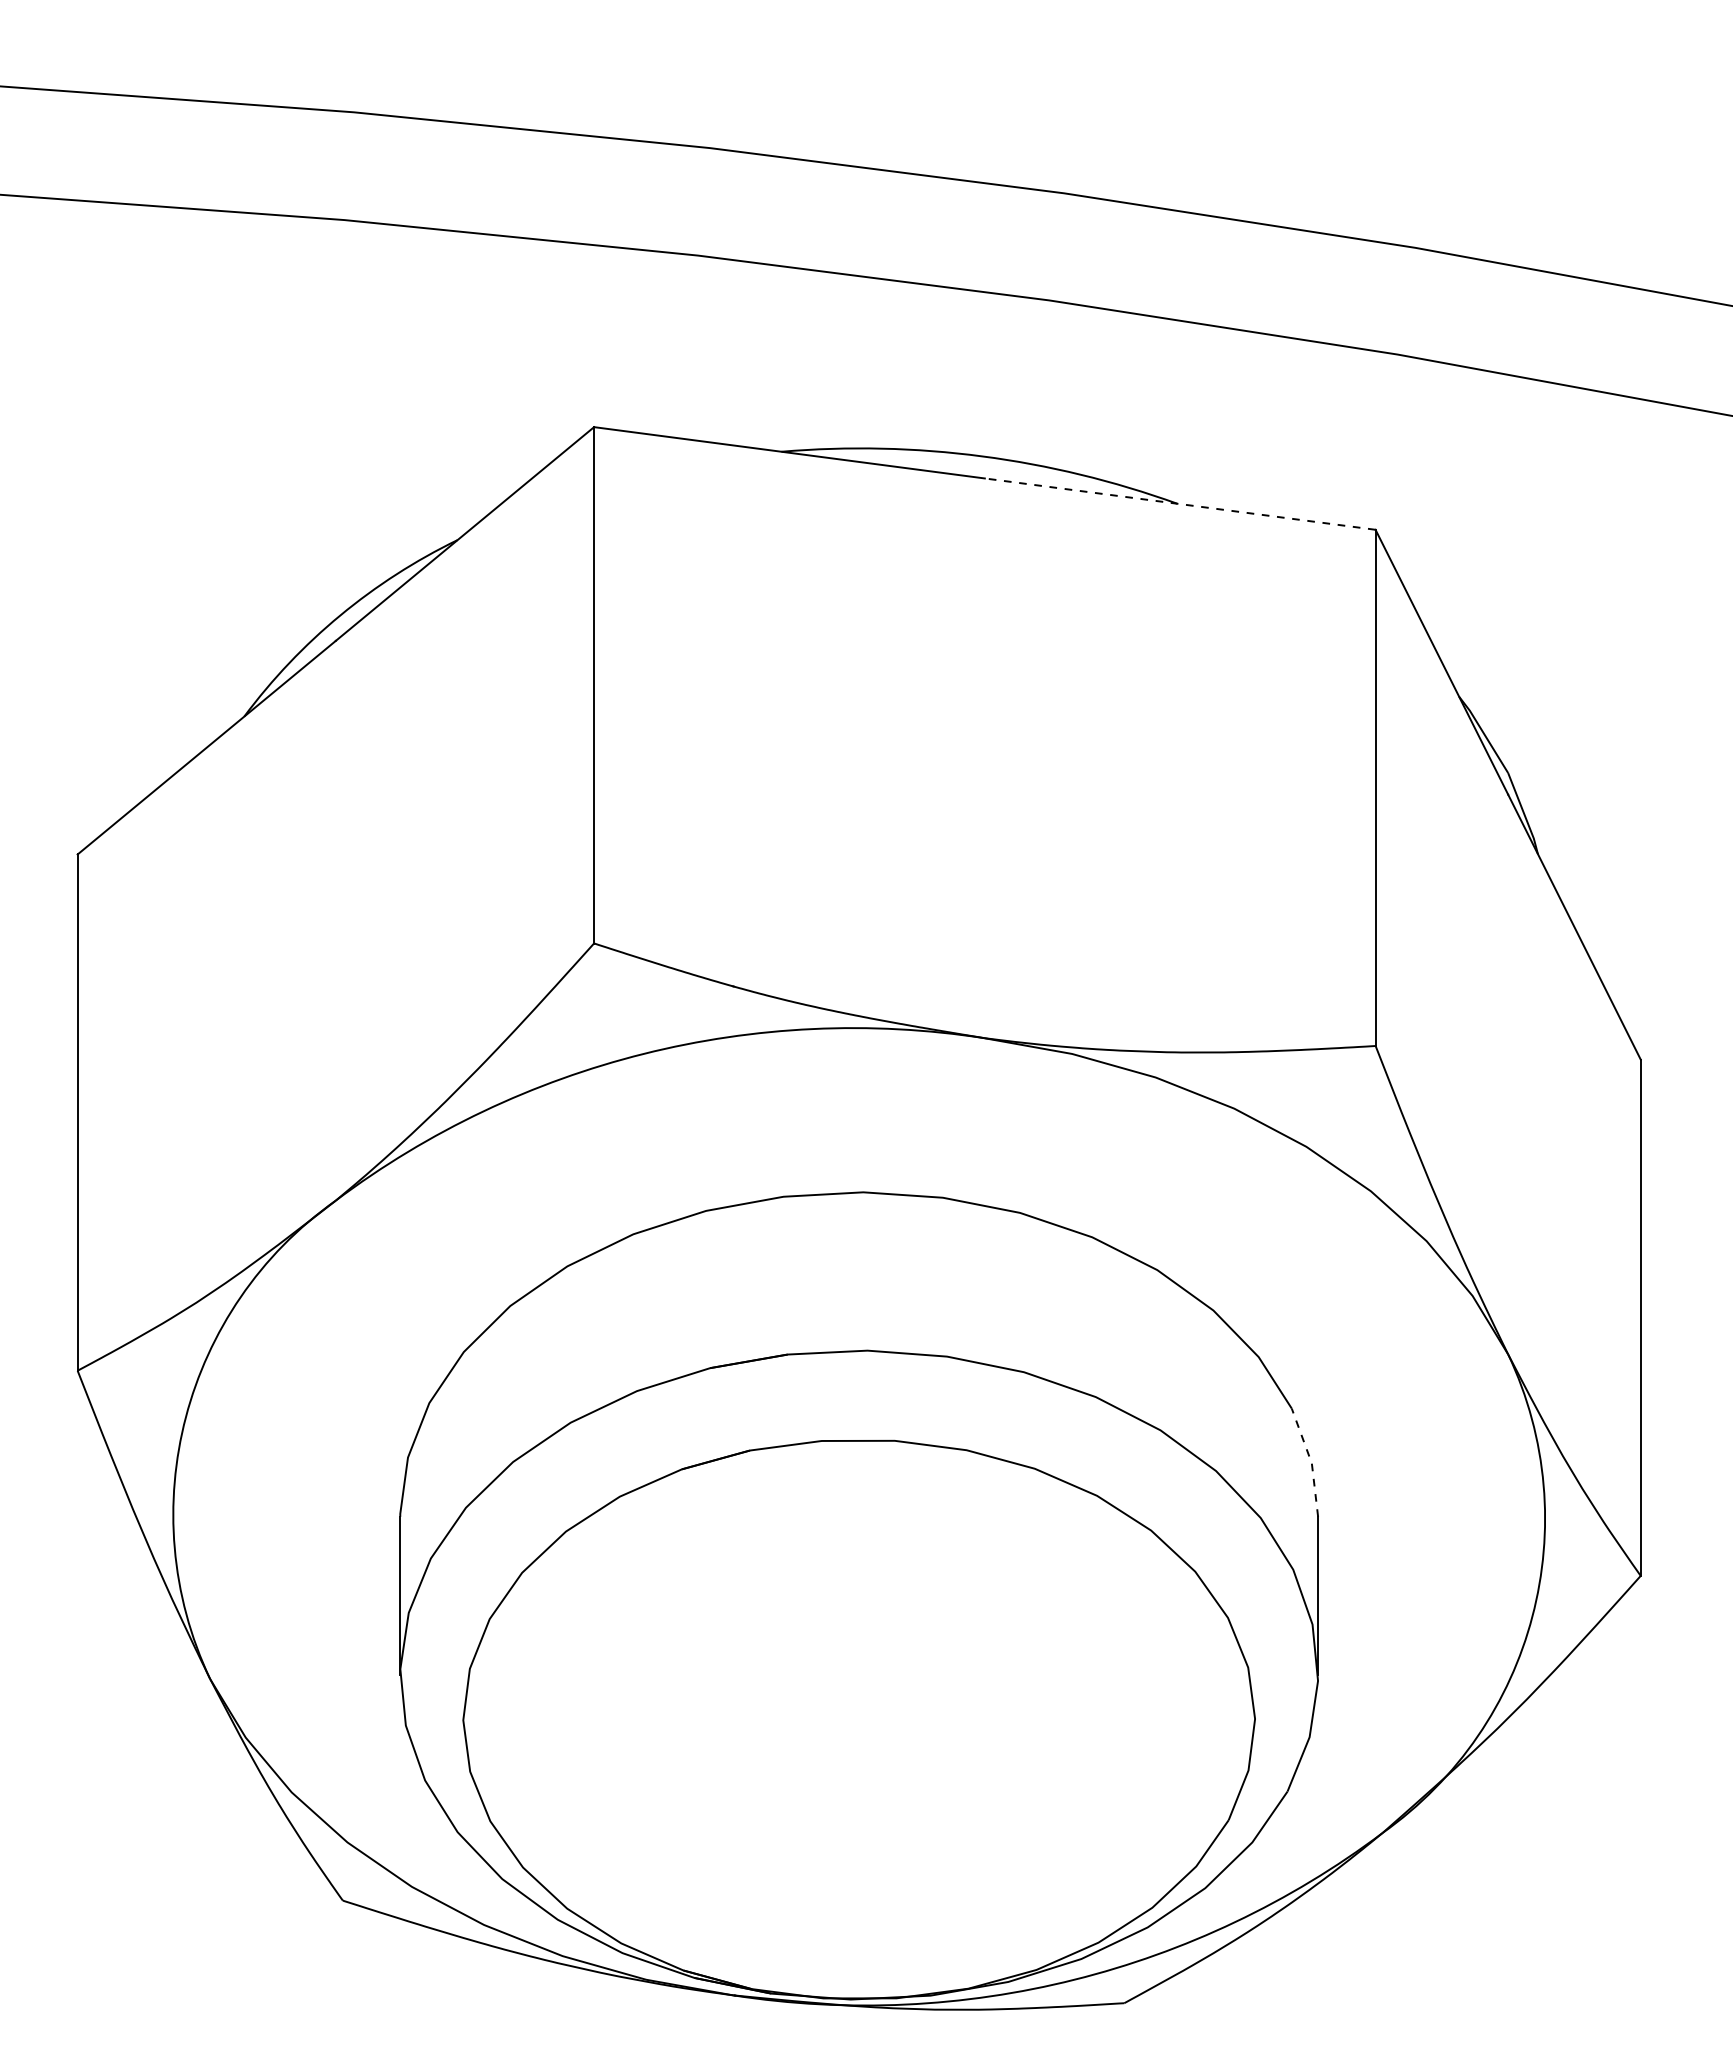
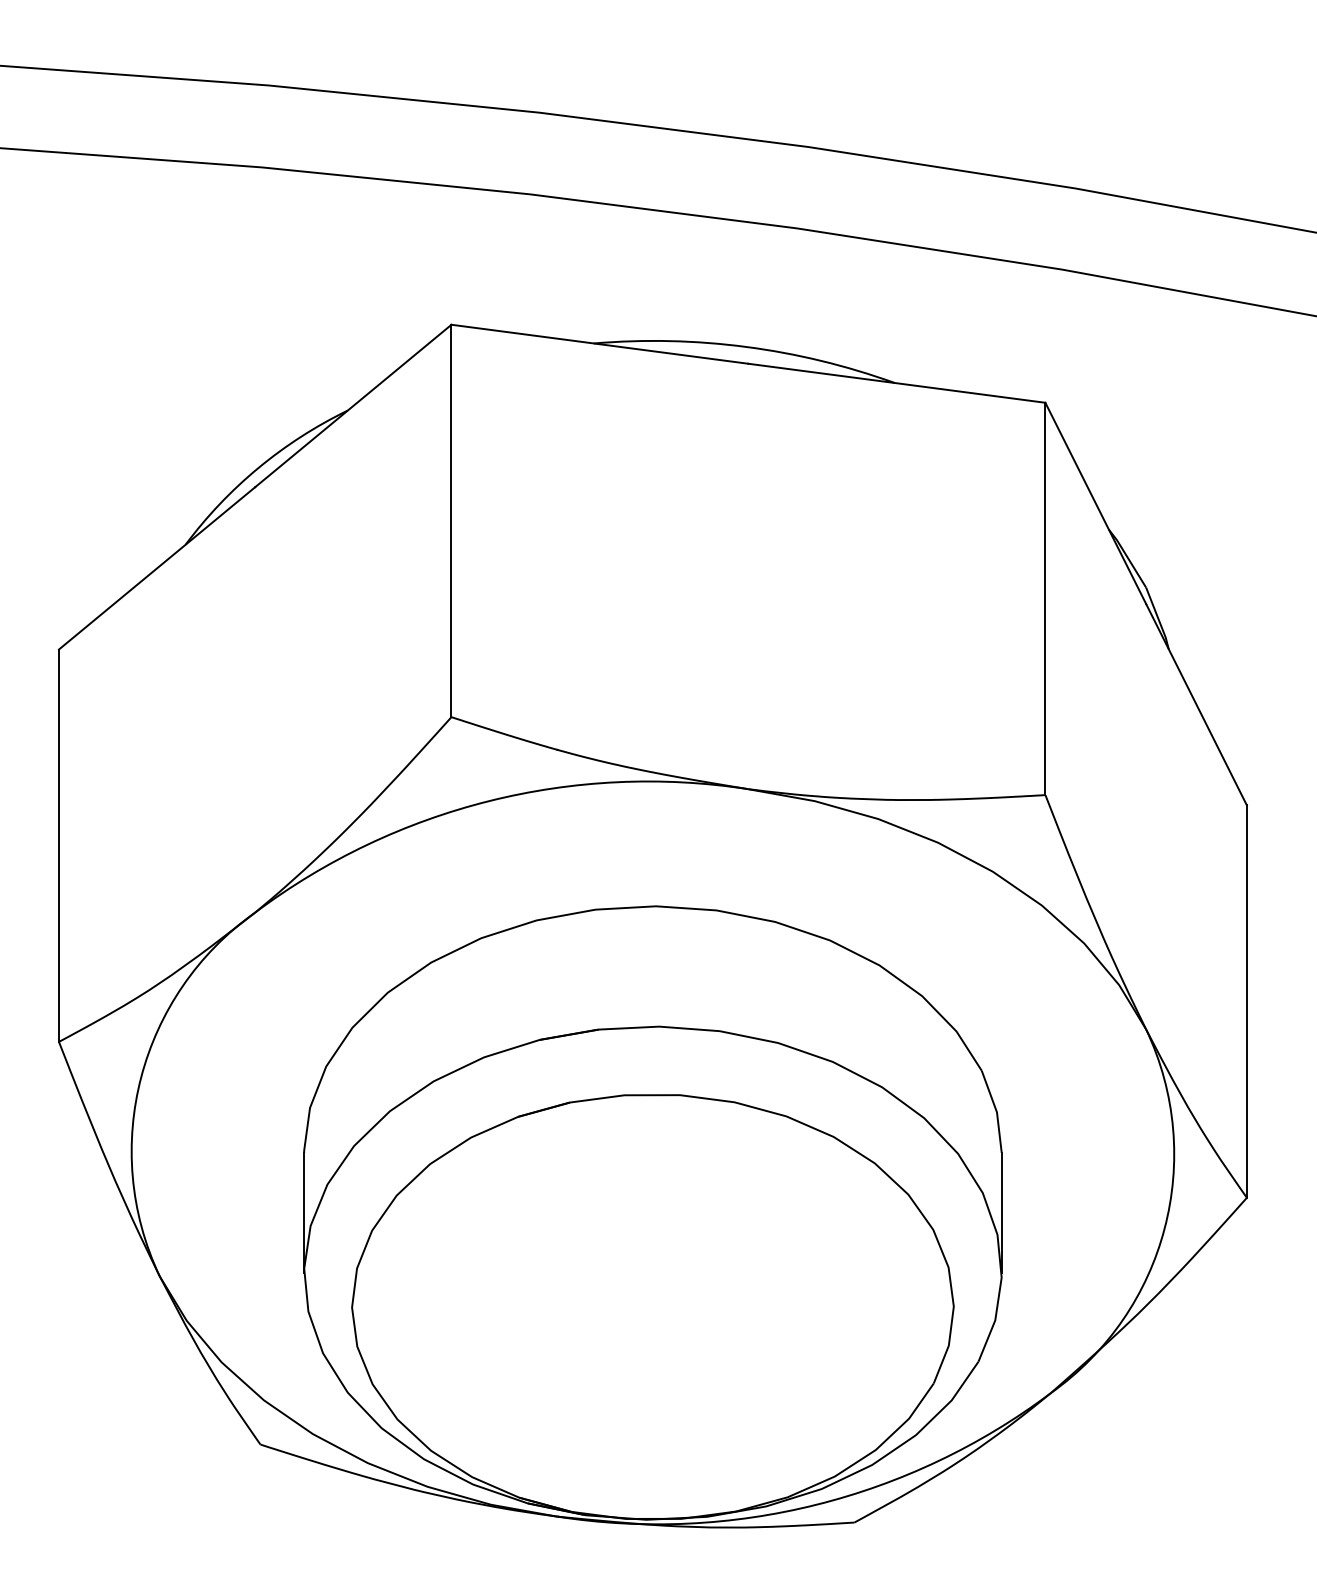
line: (1179, 504) -> (896, 383), dashed -> solid
line: (1311, 1461) -> (996, 1110), dashed -> solid

